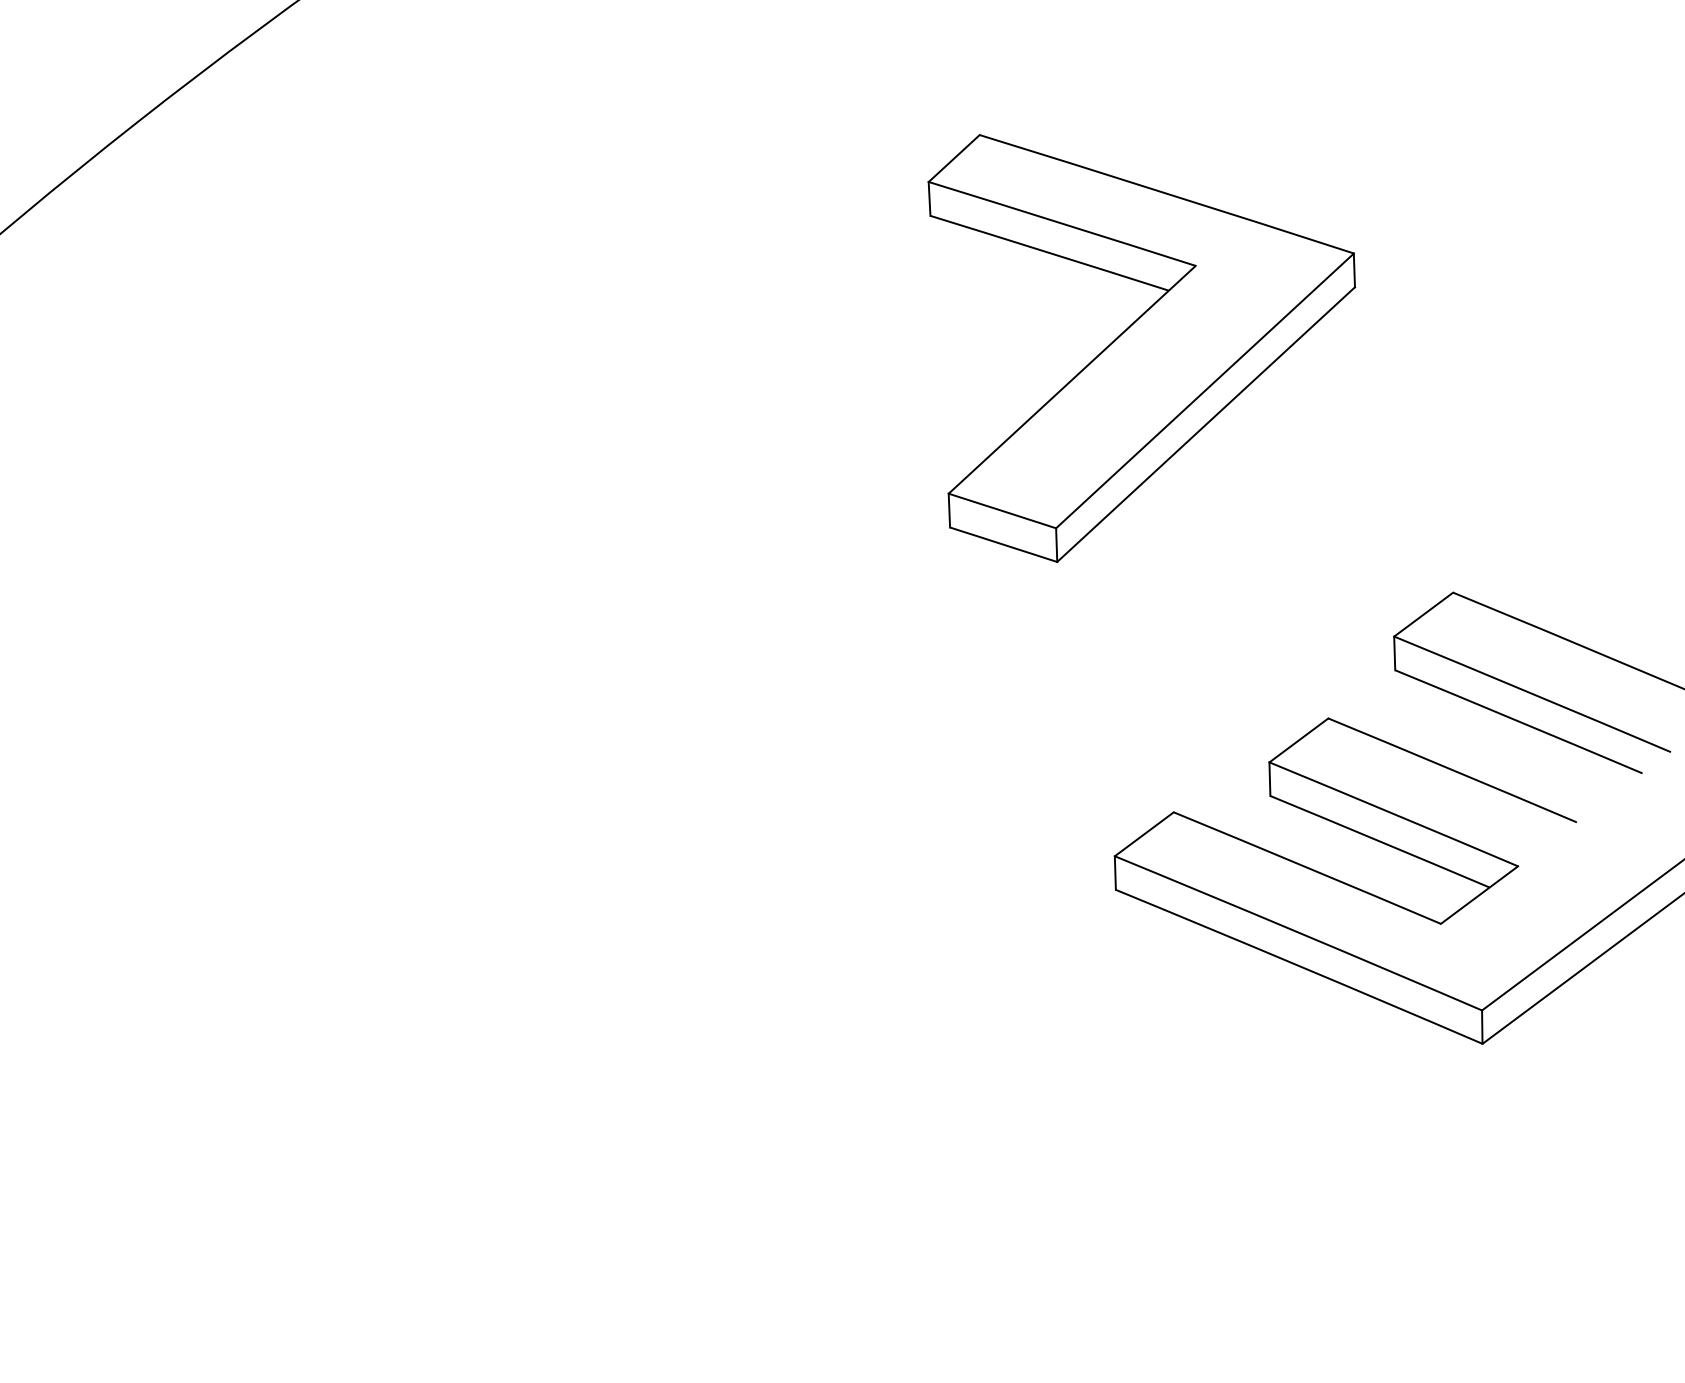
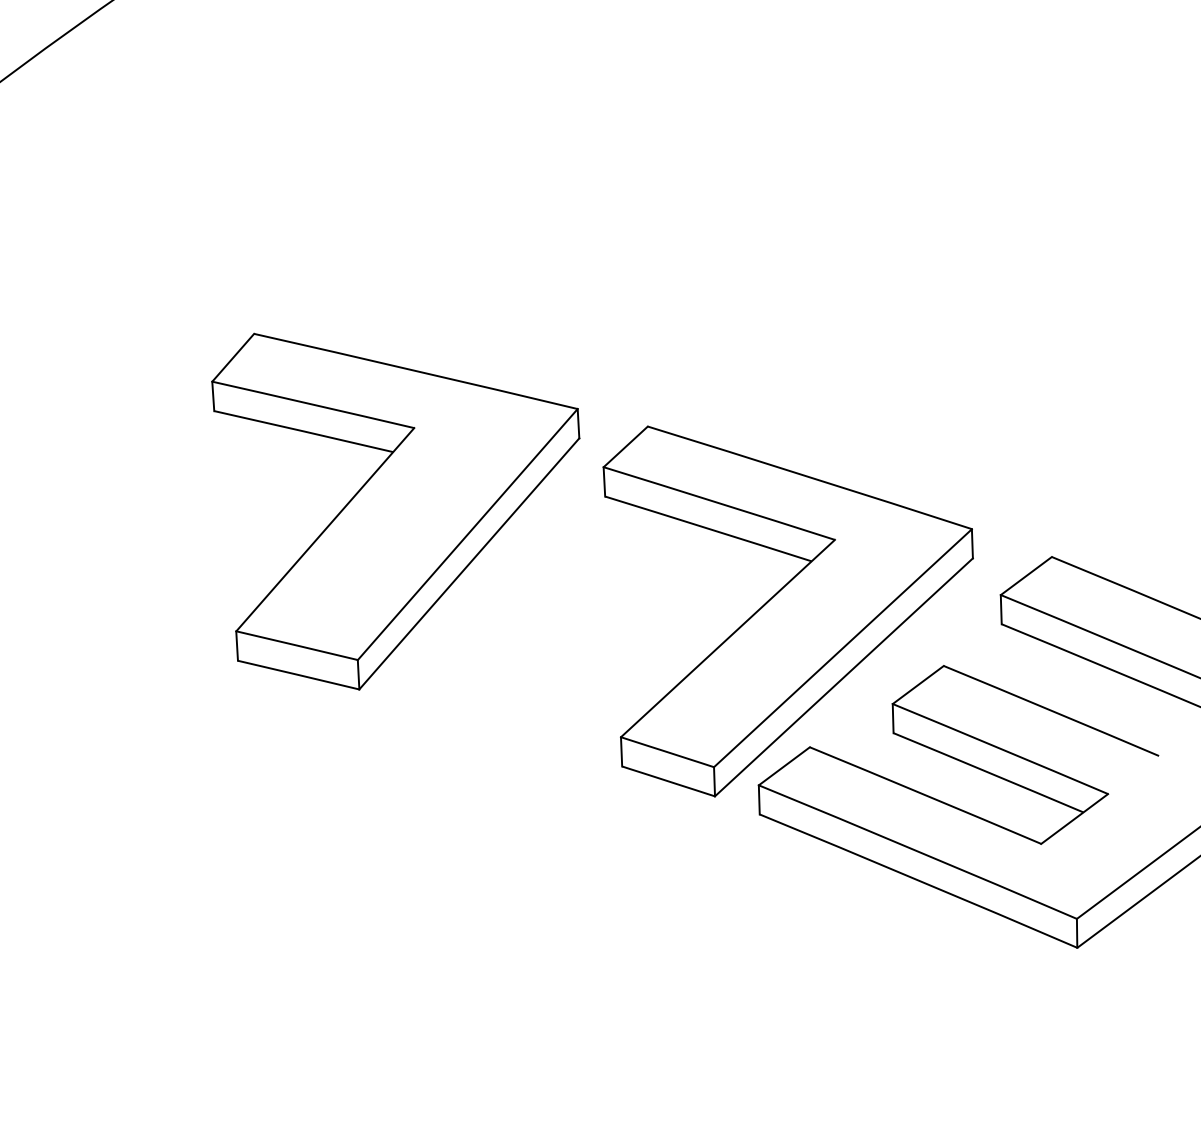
part: (1141, 348) -> (787, 611), moved
part: (695, 540) -> (395, 511), added

